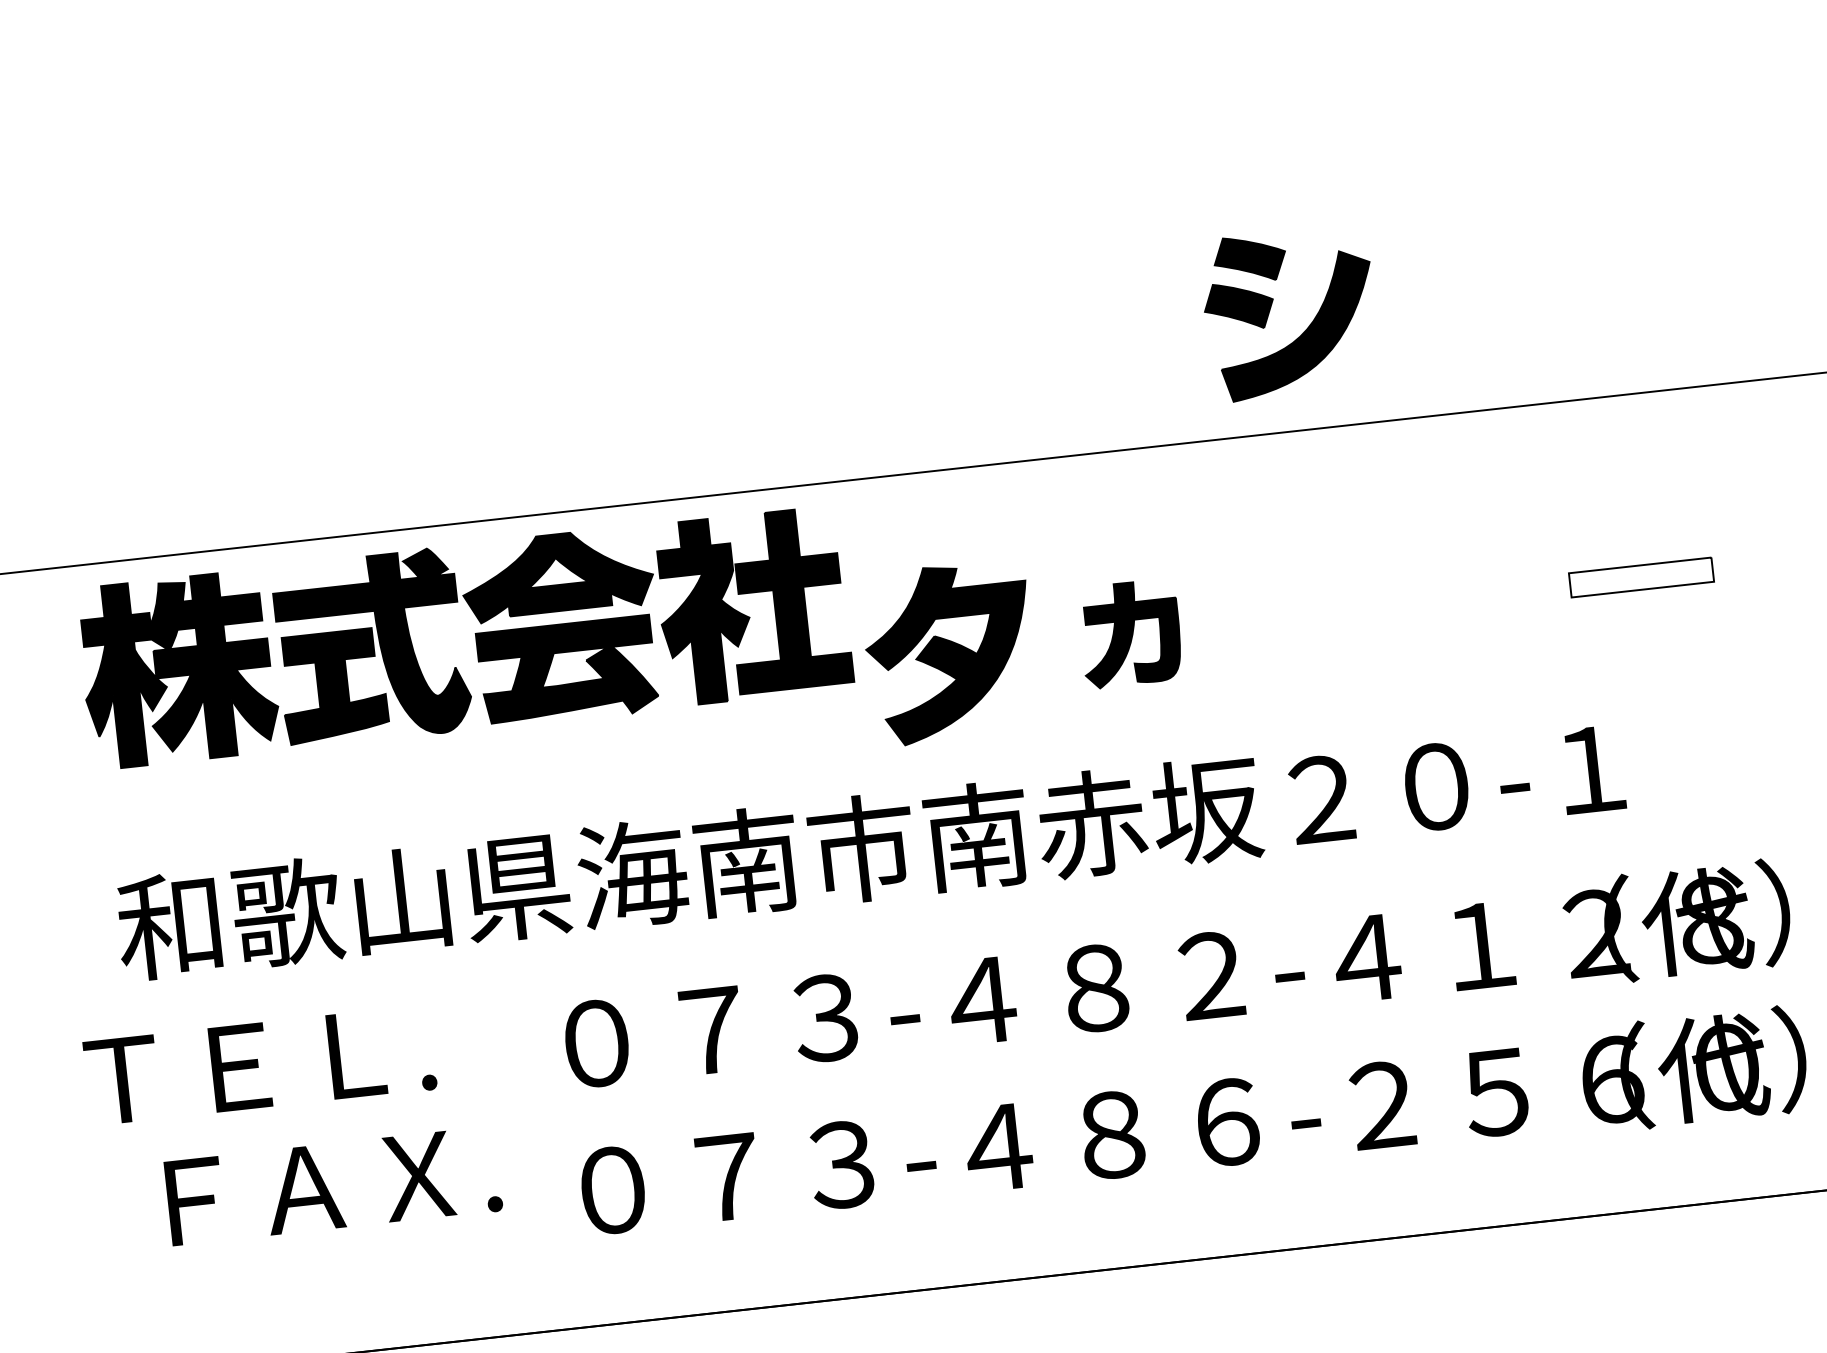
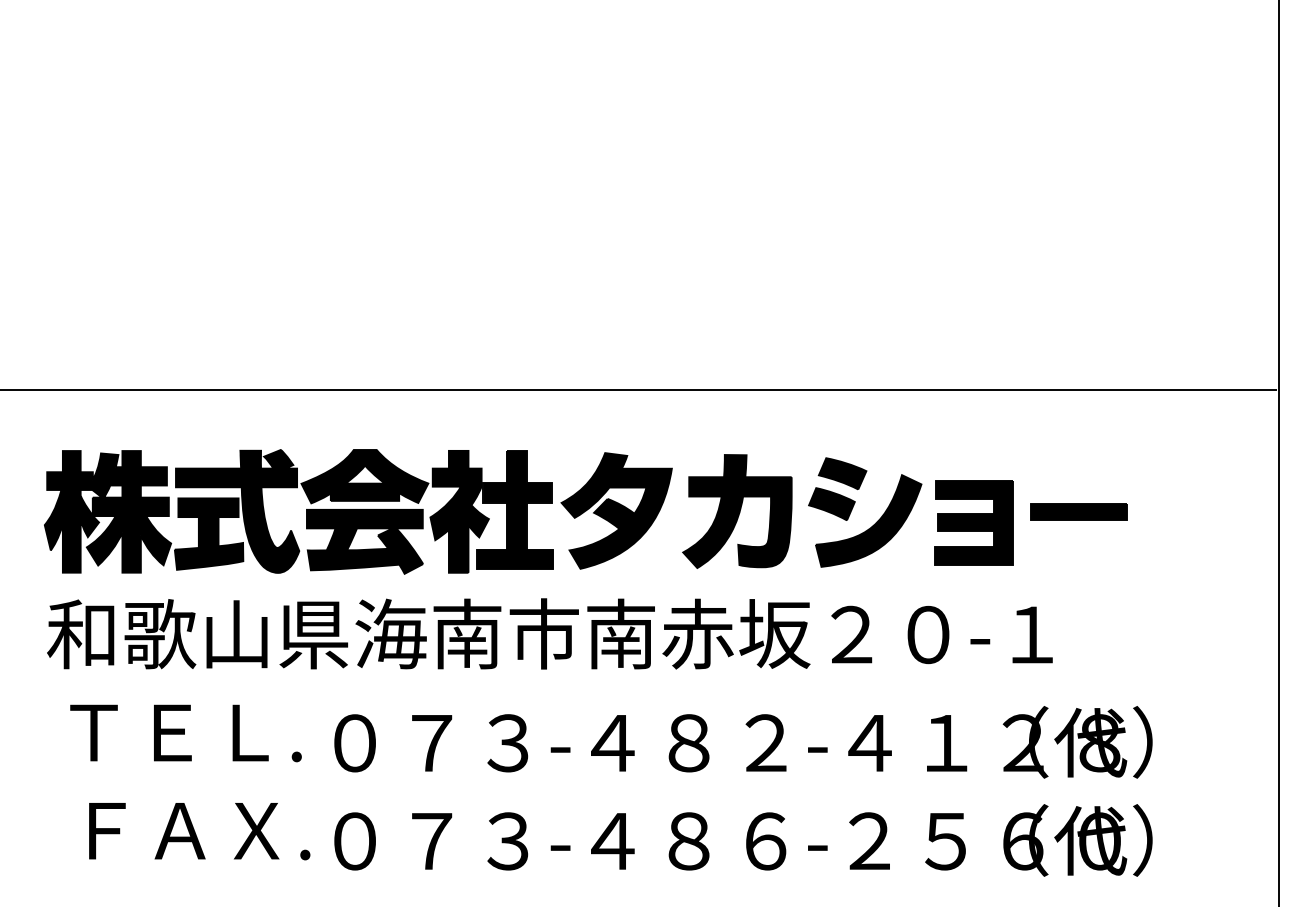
part: (1271, 307) -> (853, 507), moved
fill: (1640, 577) -> (1078, 511), added
part: (1485, 611) -> (973, 522), added
part: (1130, 633) -> (737, 511), size x1.67
part: (475, 636) -> (306, 511), moved
text: (259, 1065) -> (185, 733), moved
text: (333, 1186) -> (199, 831), moved

